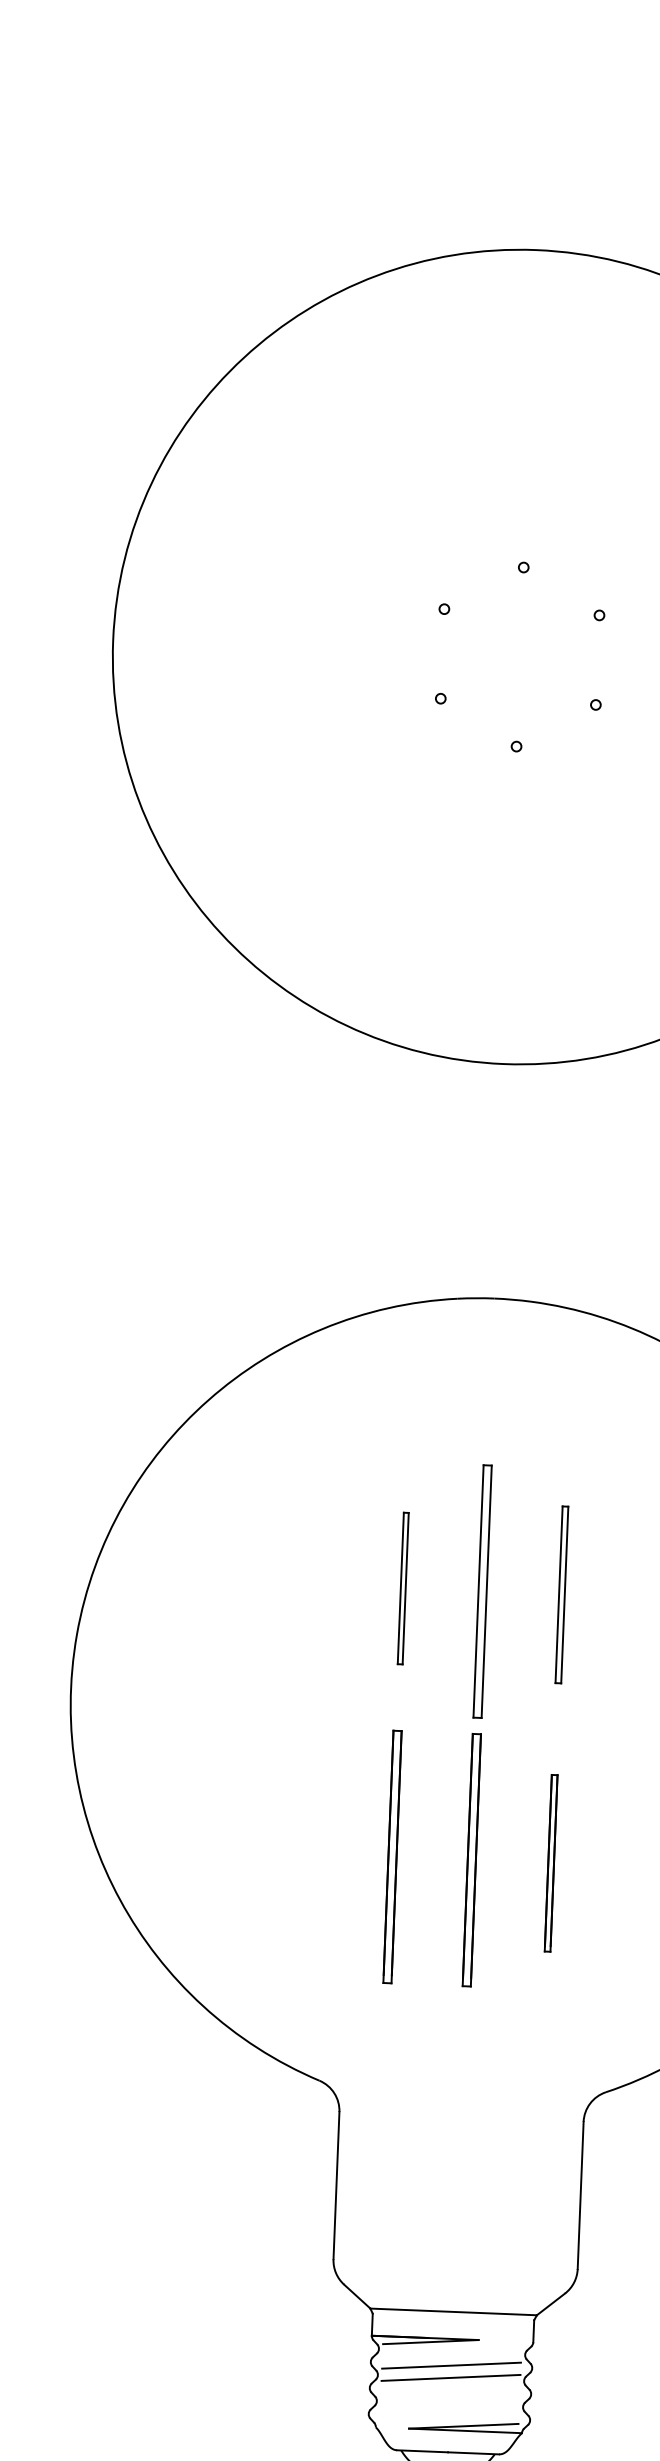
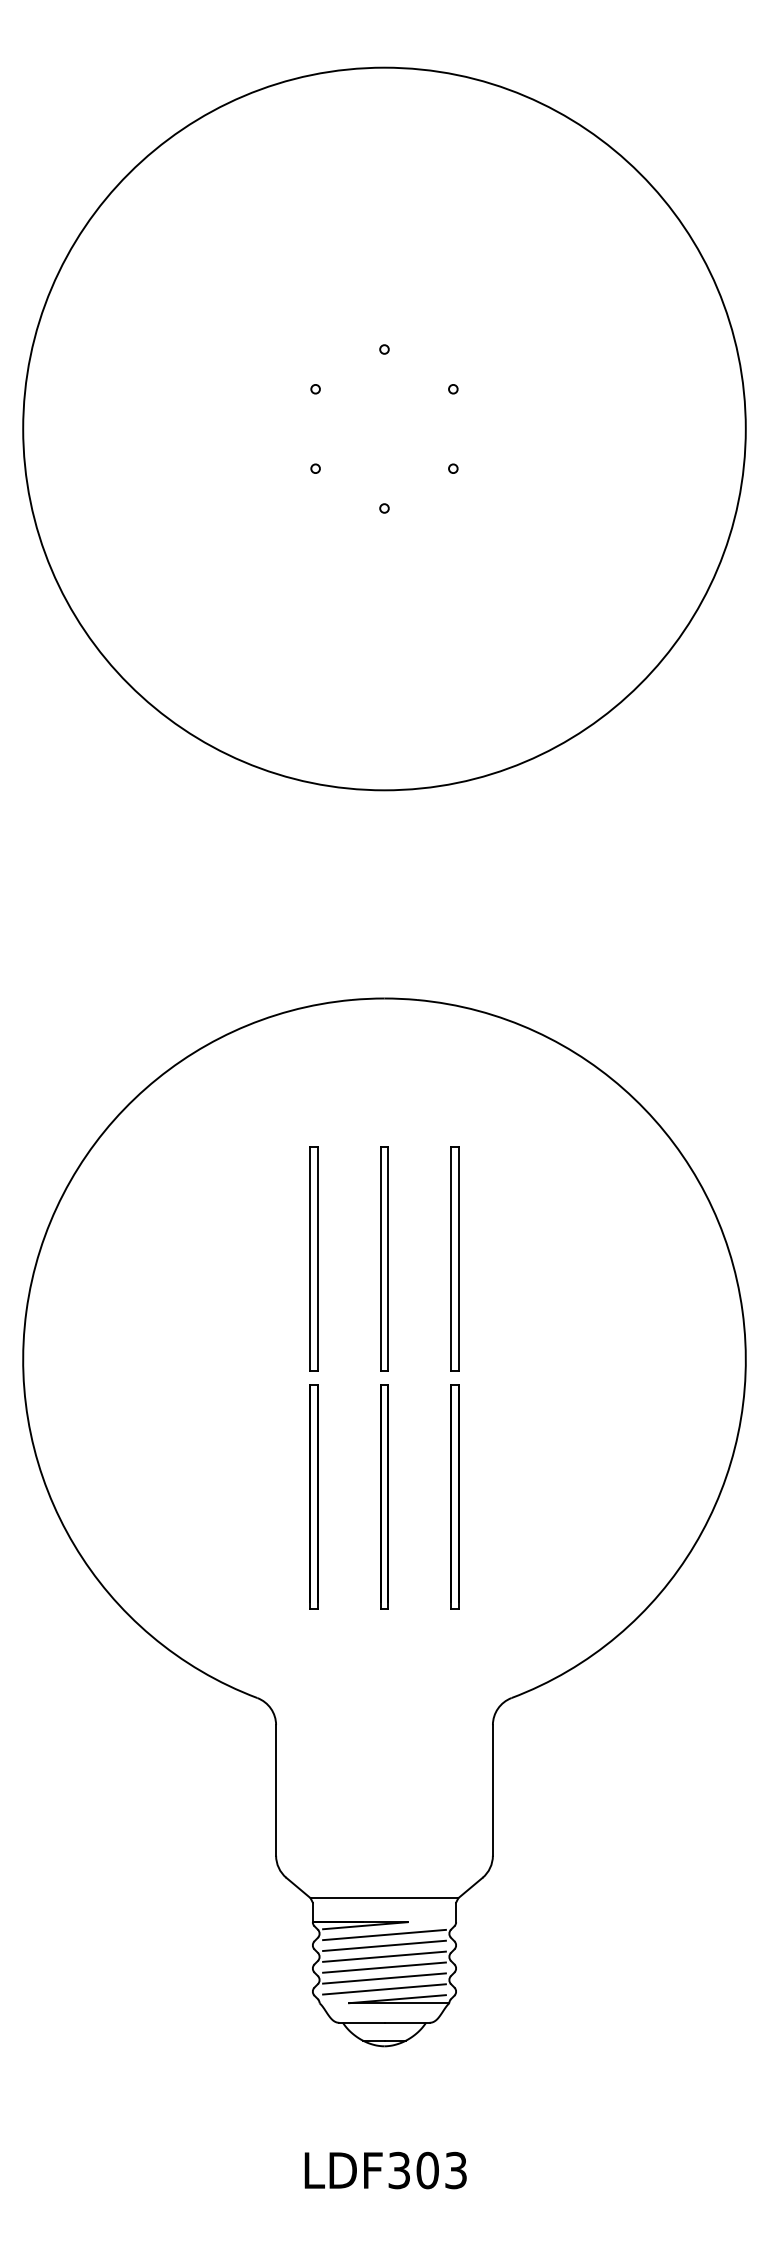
part: (402, 1588) -> (313, 1258), size x1.67
part: (561, 1594) -> (454, 1258), size x1.43
part: (550, 1862) -> (454, 1496), size x1.43
line: (452, 2352) -> (384, 1934), added
line: (450, 2390) -> (384, 1967), added
line: (450, 2402) -> (384, 1978), added
line: (449, 2414) -> (384, 1989), added

